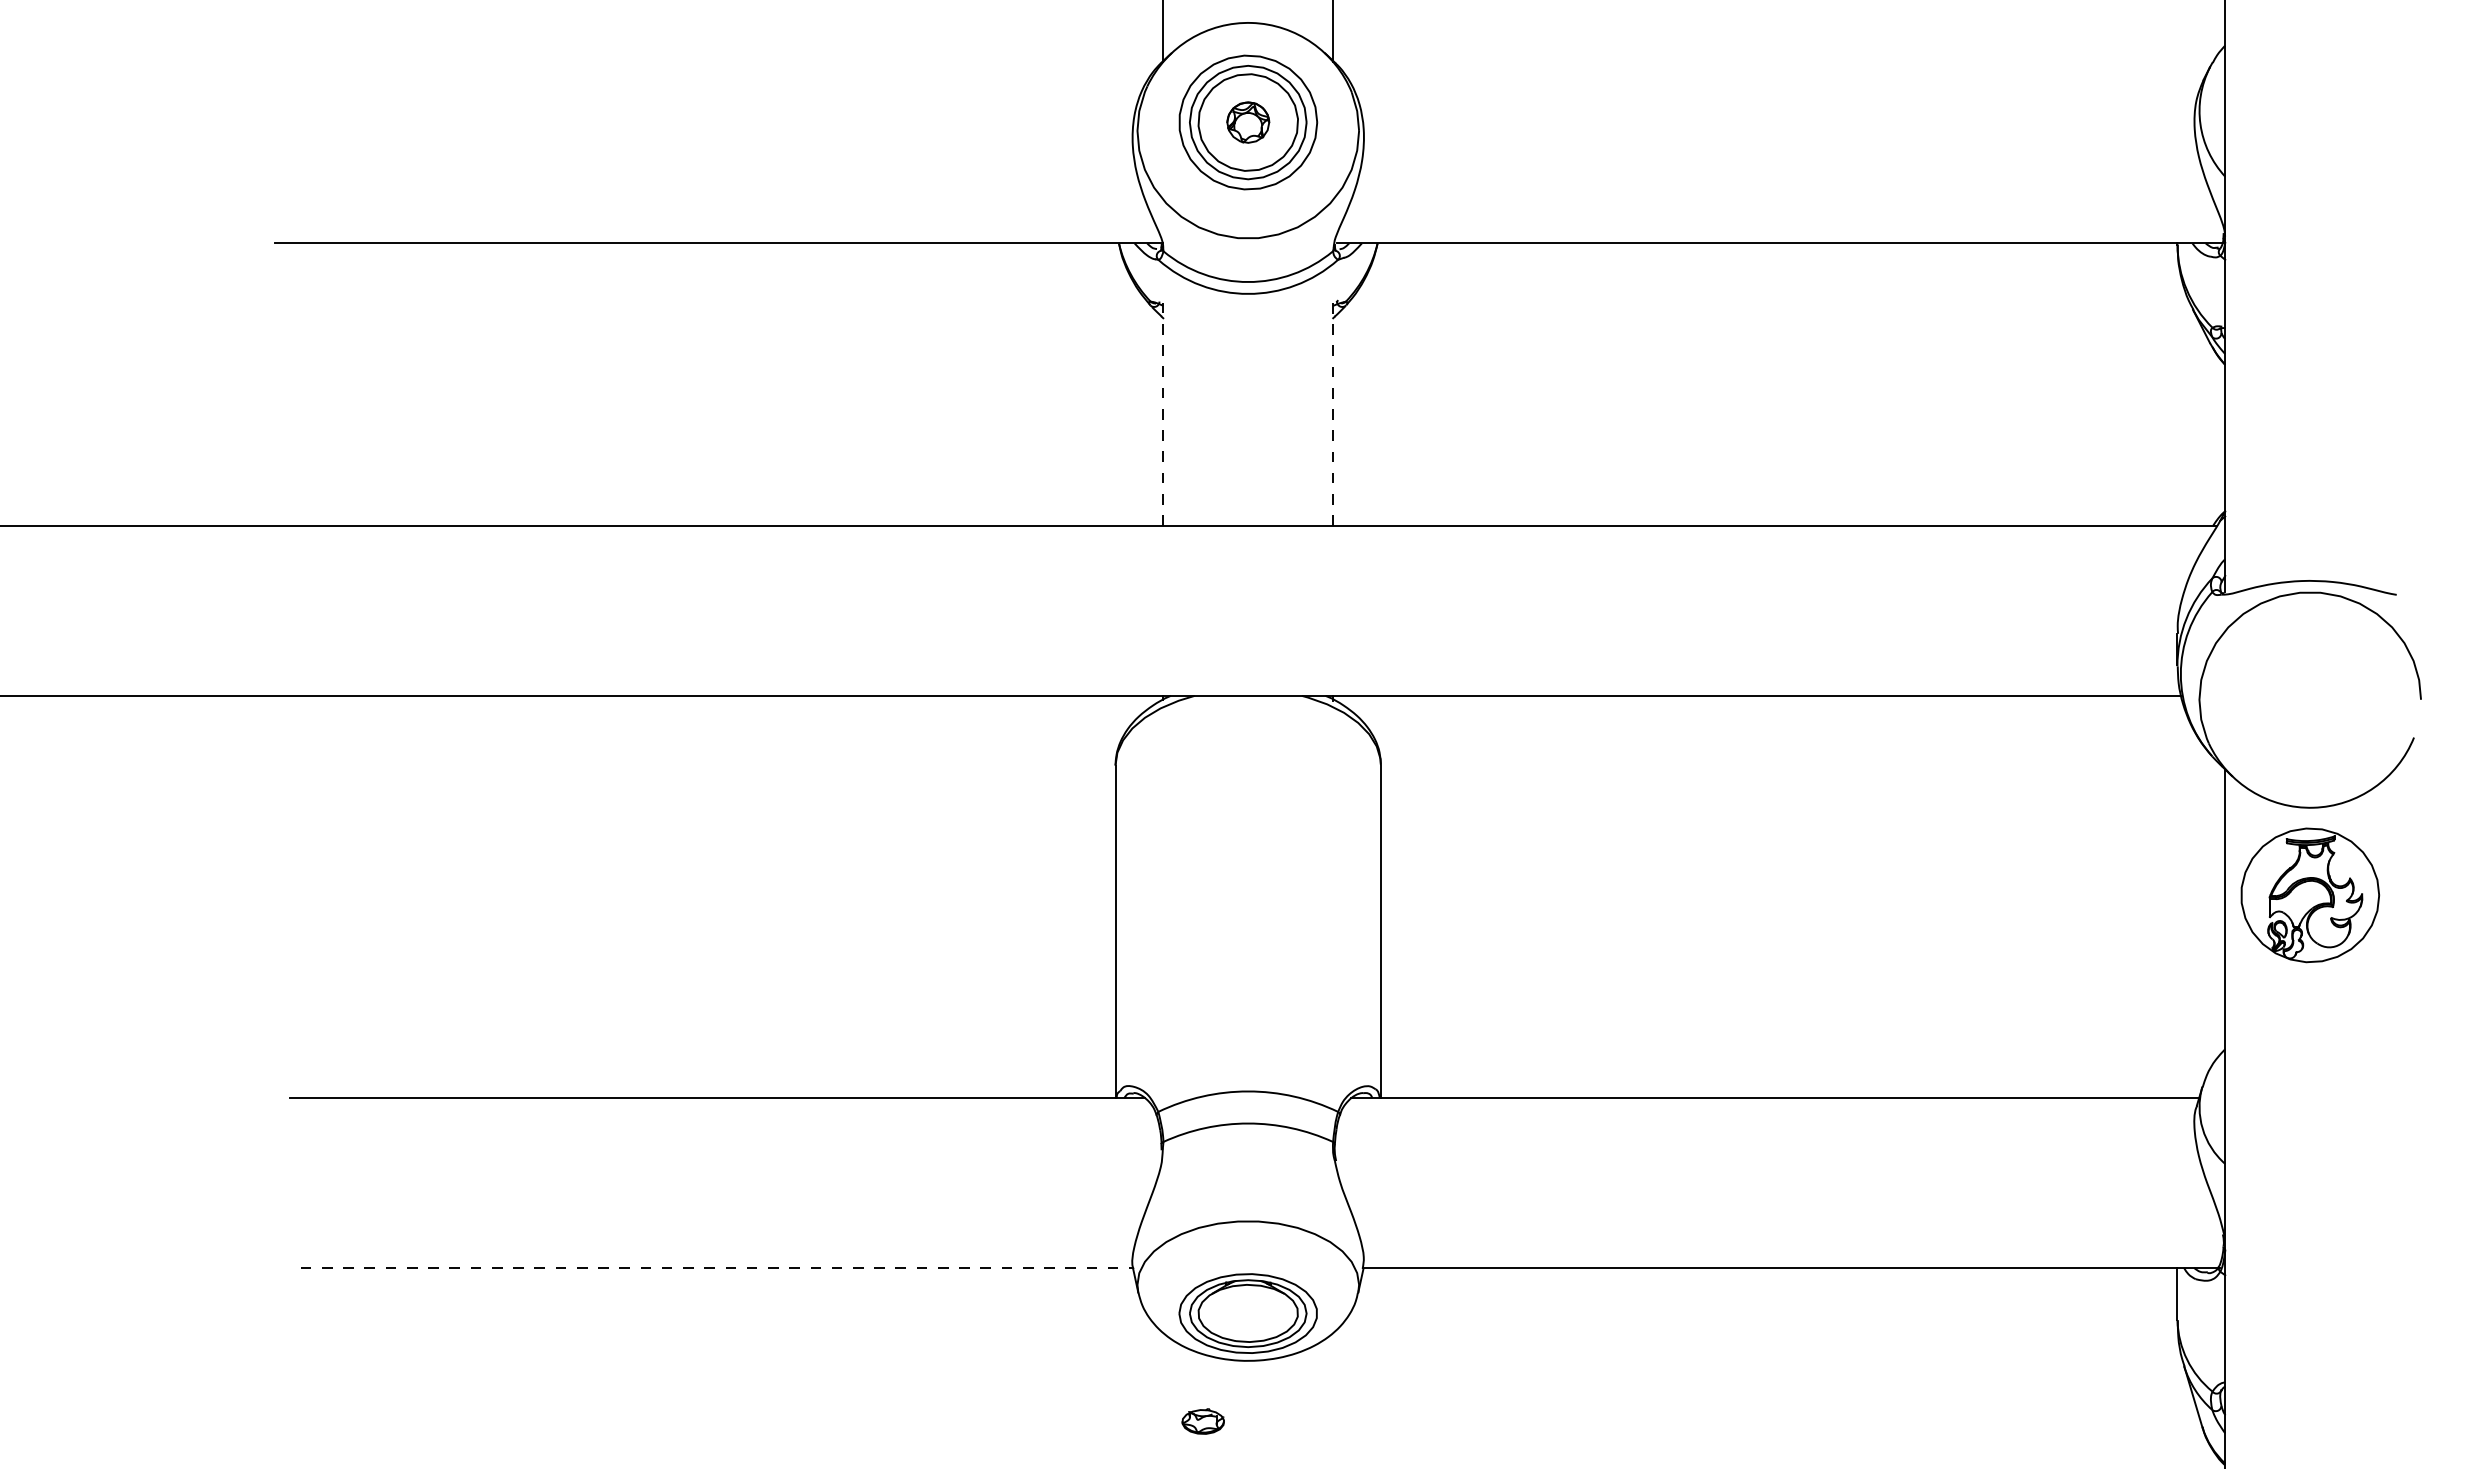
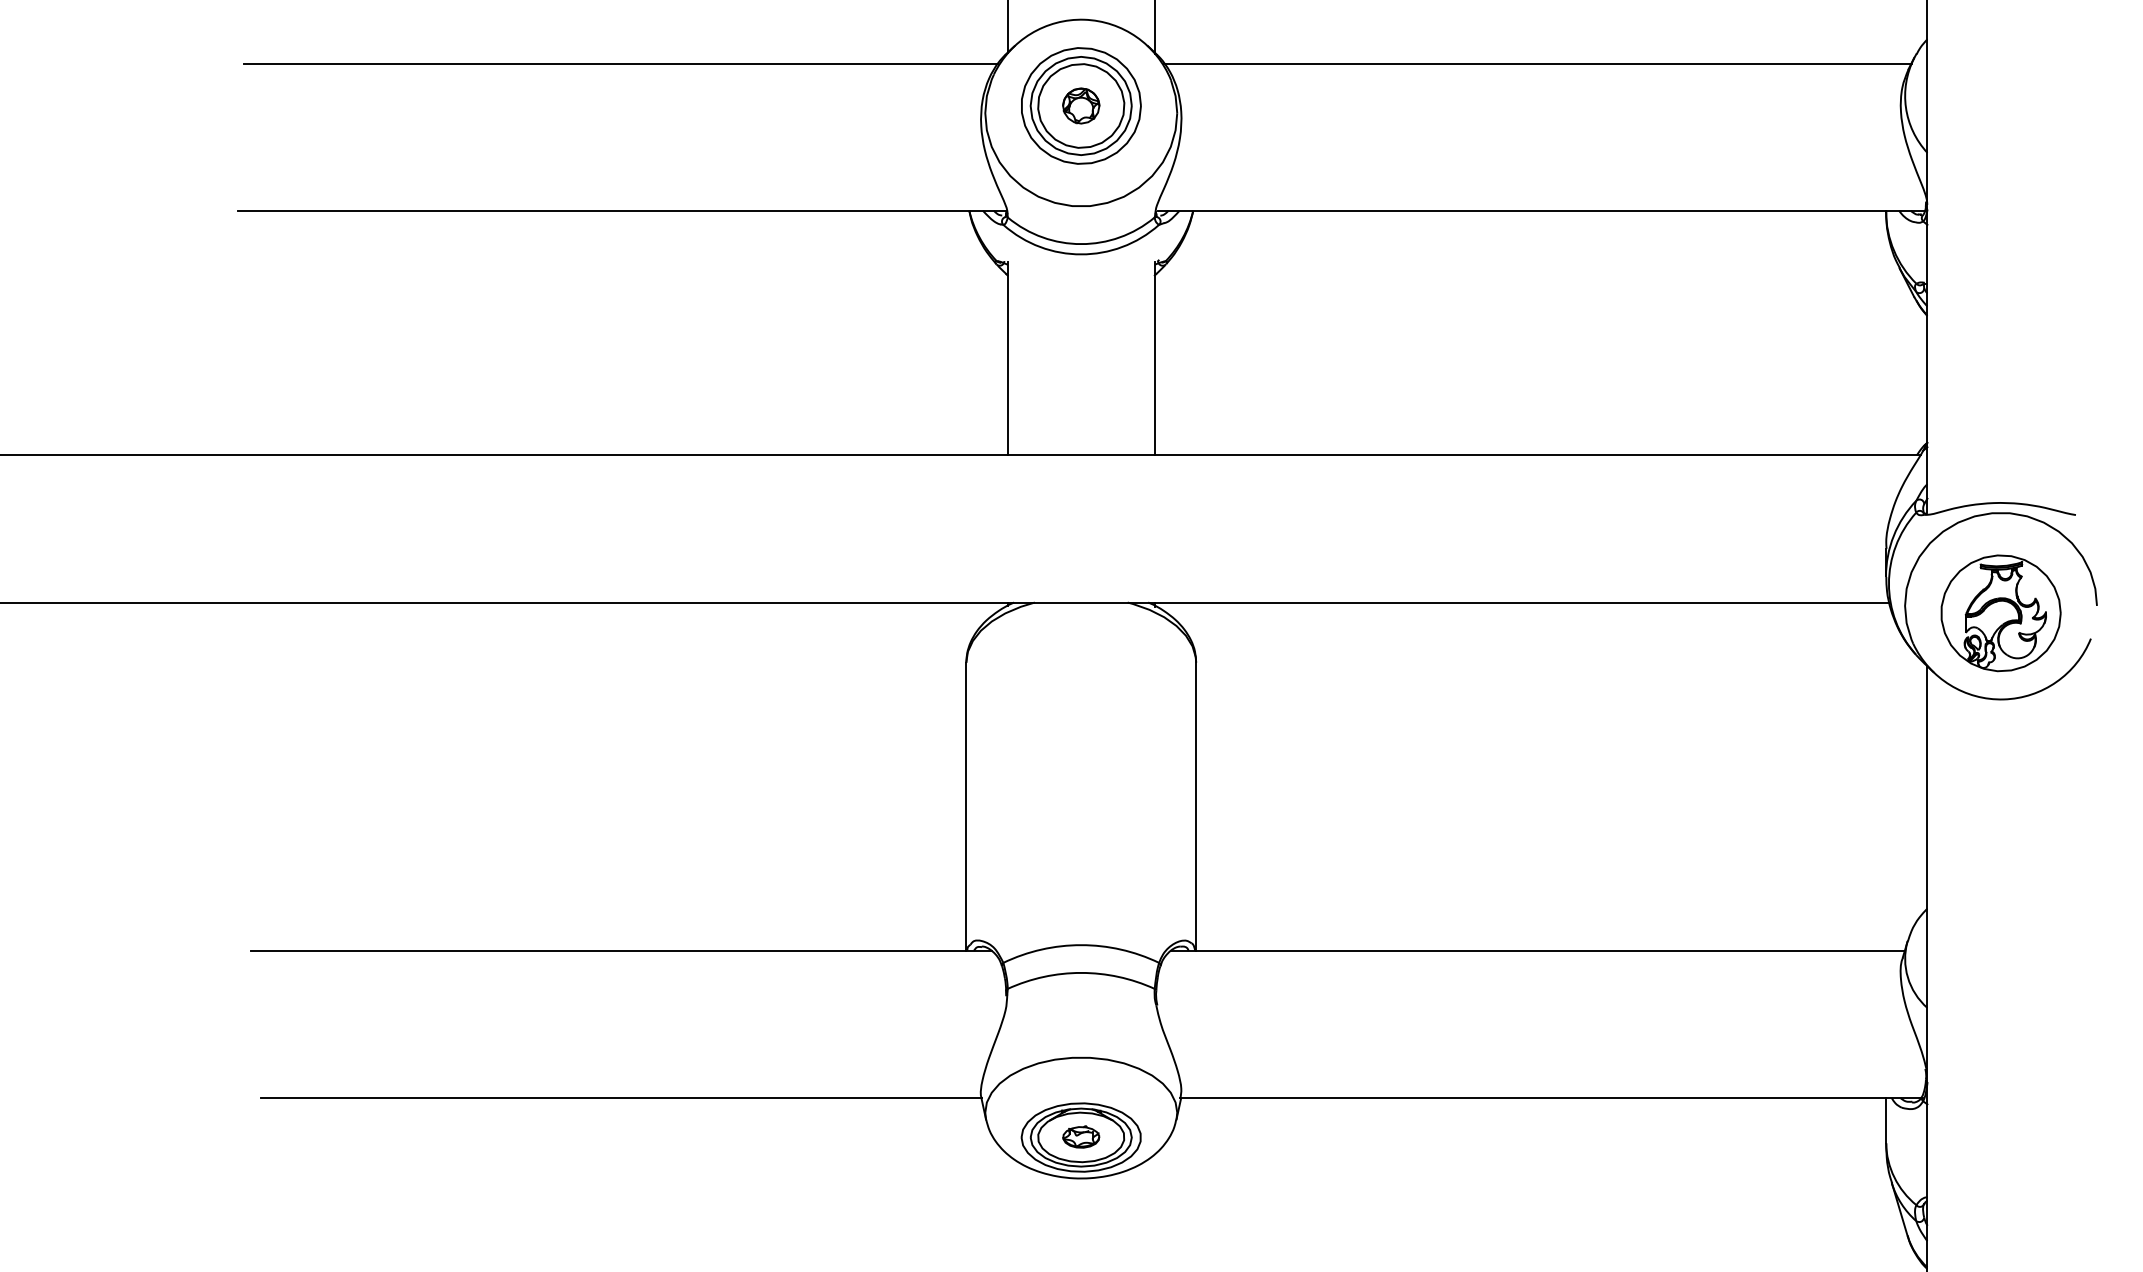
line: (717, 73) -> (621, 63), added
line: (1775, 73) -> (1537, 63), added
line: (1163, 414) -> (1007, 358), dashed -> solid
line: (1332, 414) -> (1154, 358), dashed -> solid
part: (2309, 895) -> (2000, 613), moved
line: (717, 1268) -> (621, 1098), dashed -> solid
part: (1203, 1420) -> (1081, 1136), moved

